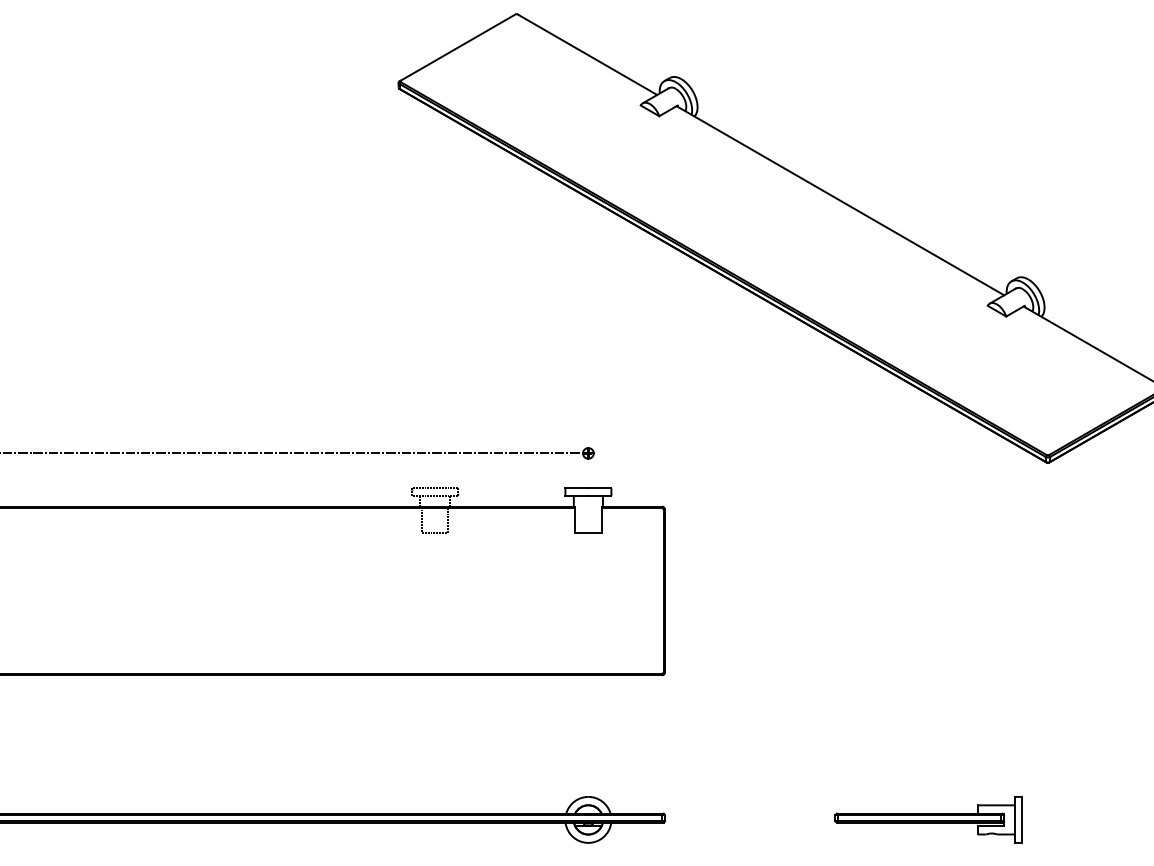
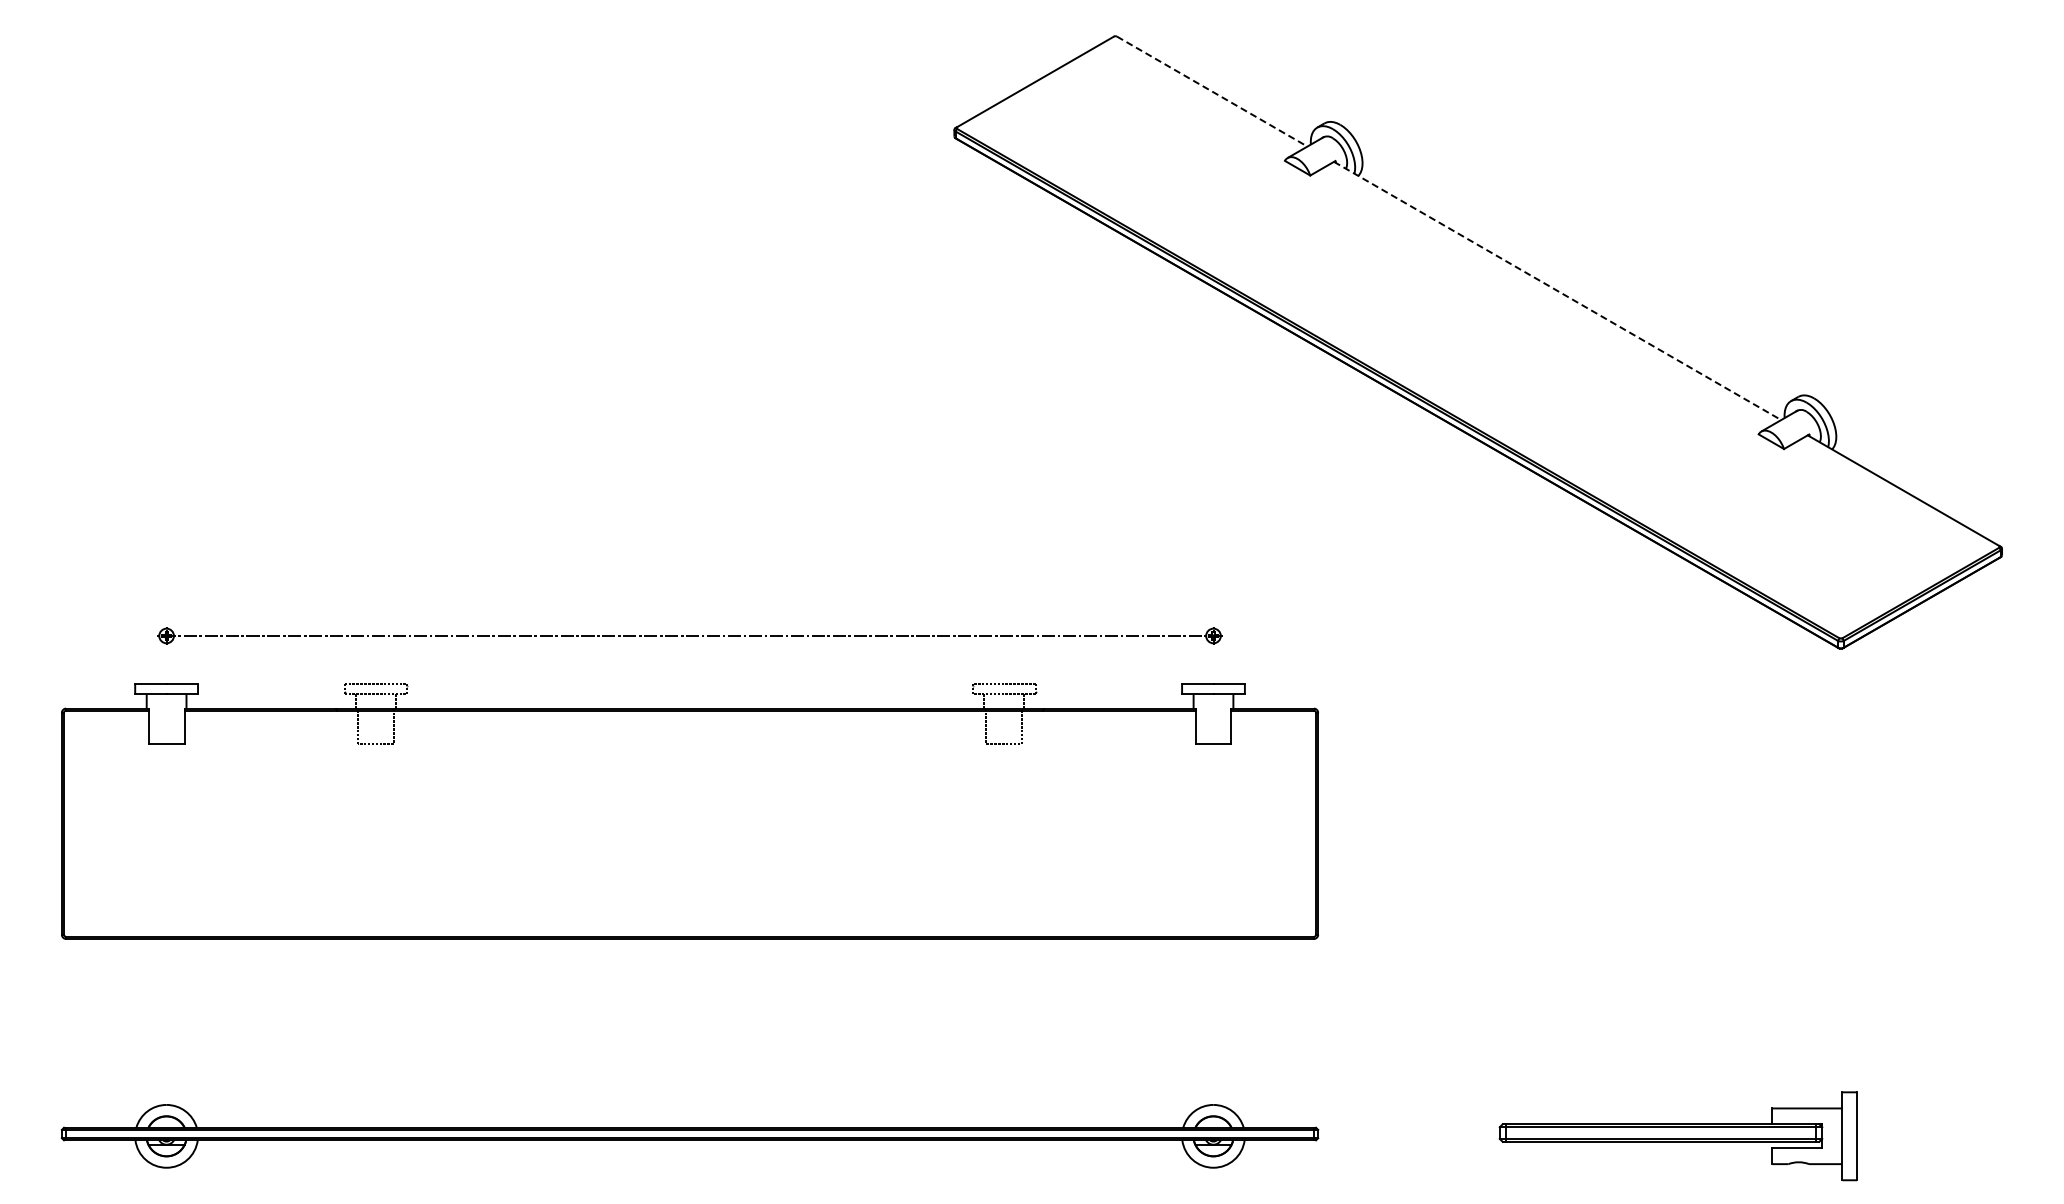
line: (587, 54) -> (1212, 91), solid -> dashed
line: (841, 201) -> (1558, 291), solid -> dashed
part: (928, 820) -> (1677, 1136), size x1.4

